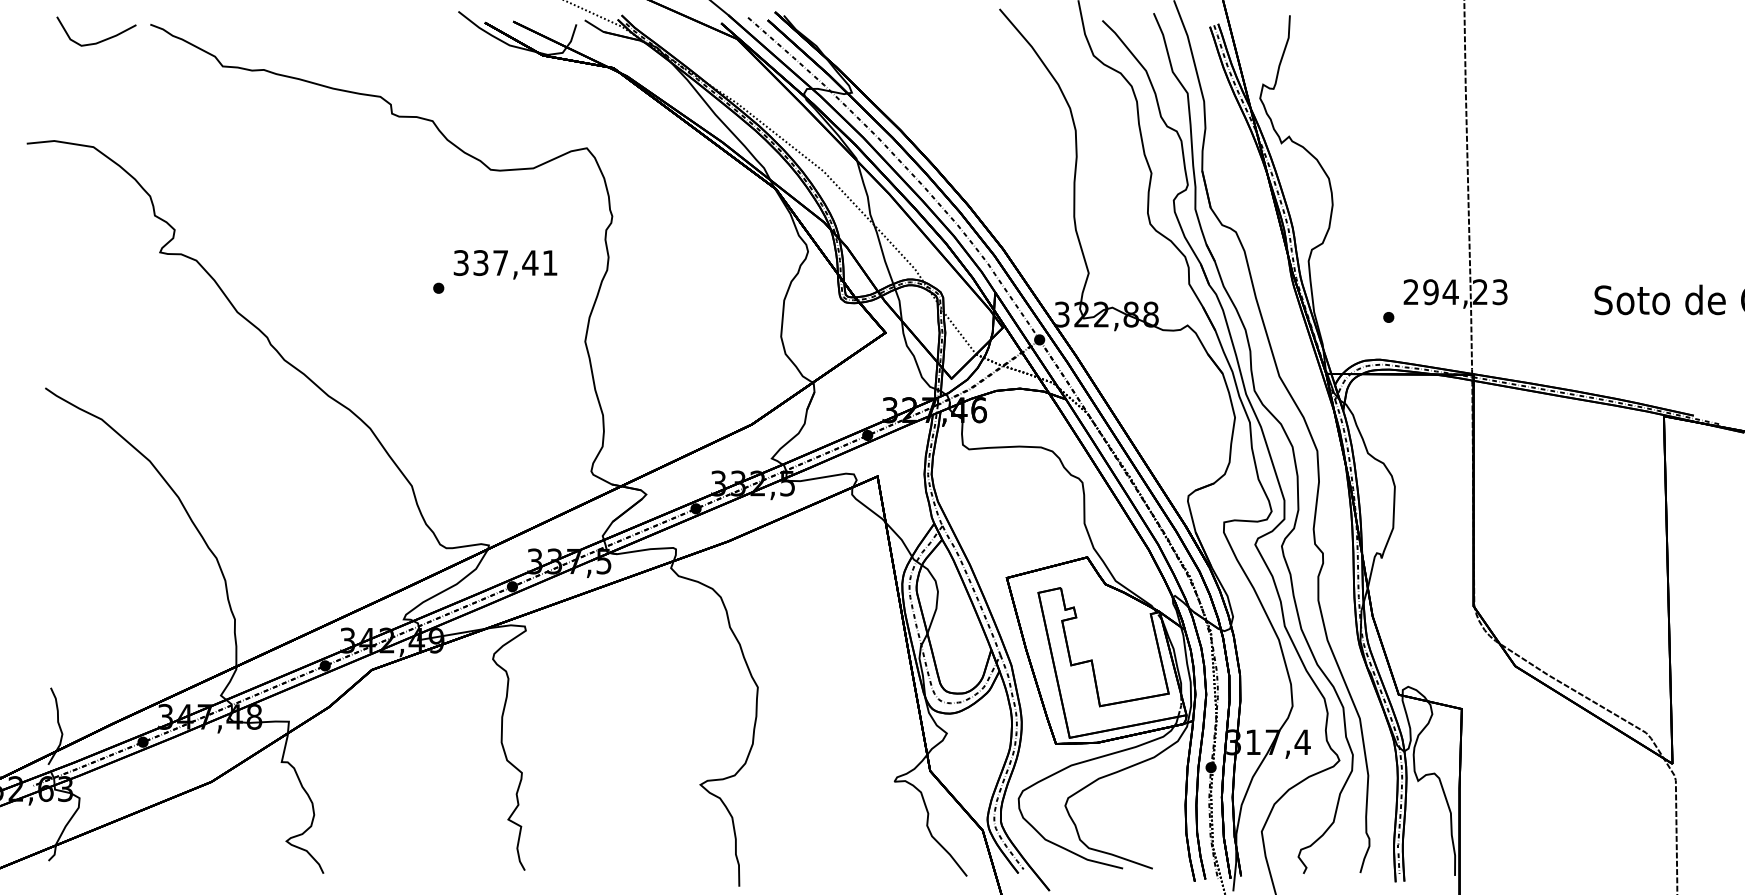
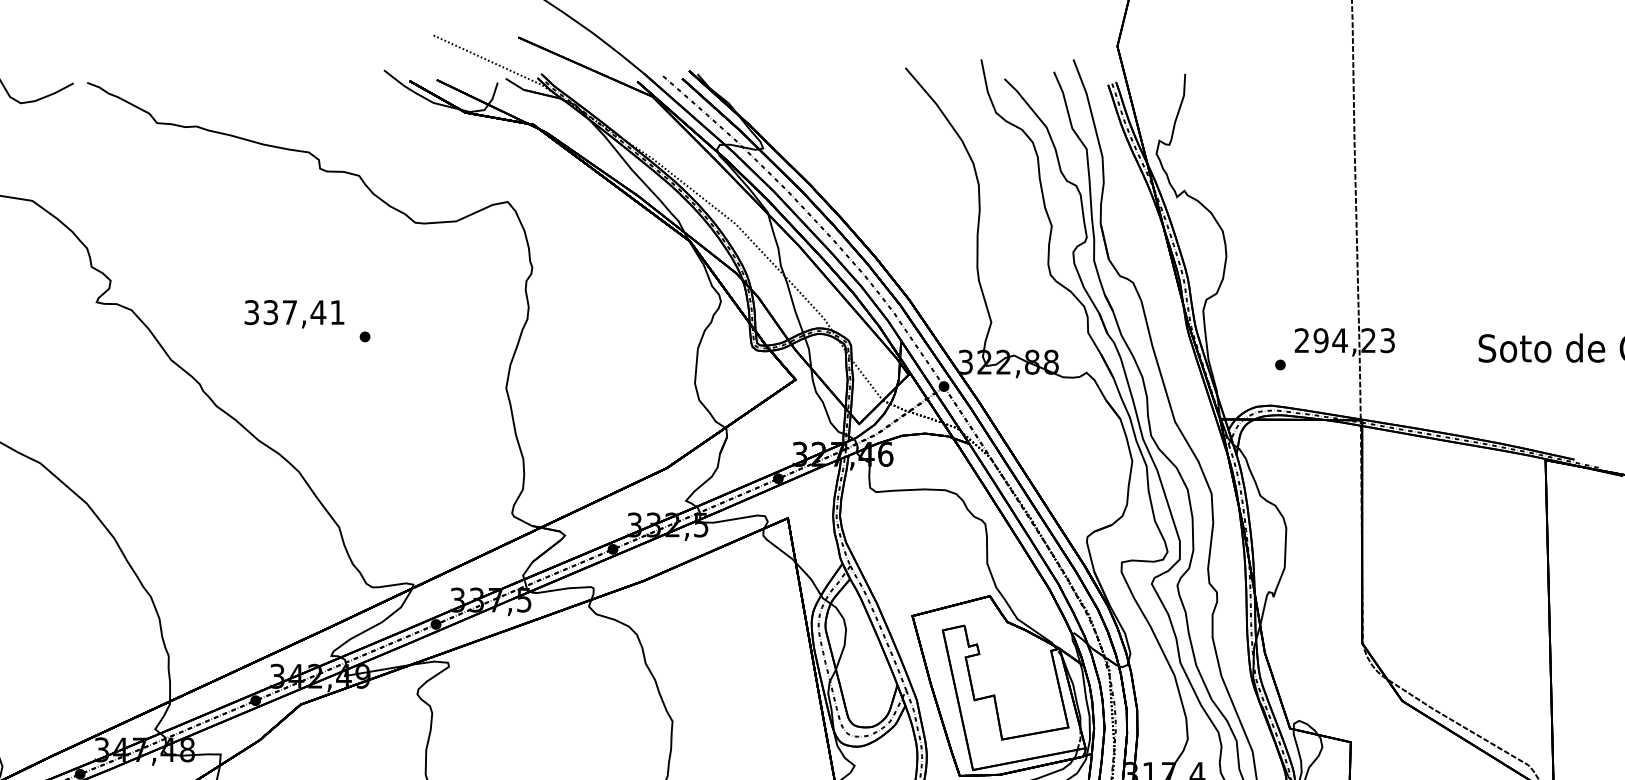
text: (505, 264) -> (294, 313), moved

